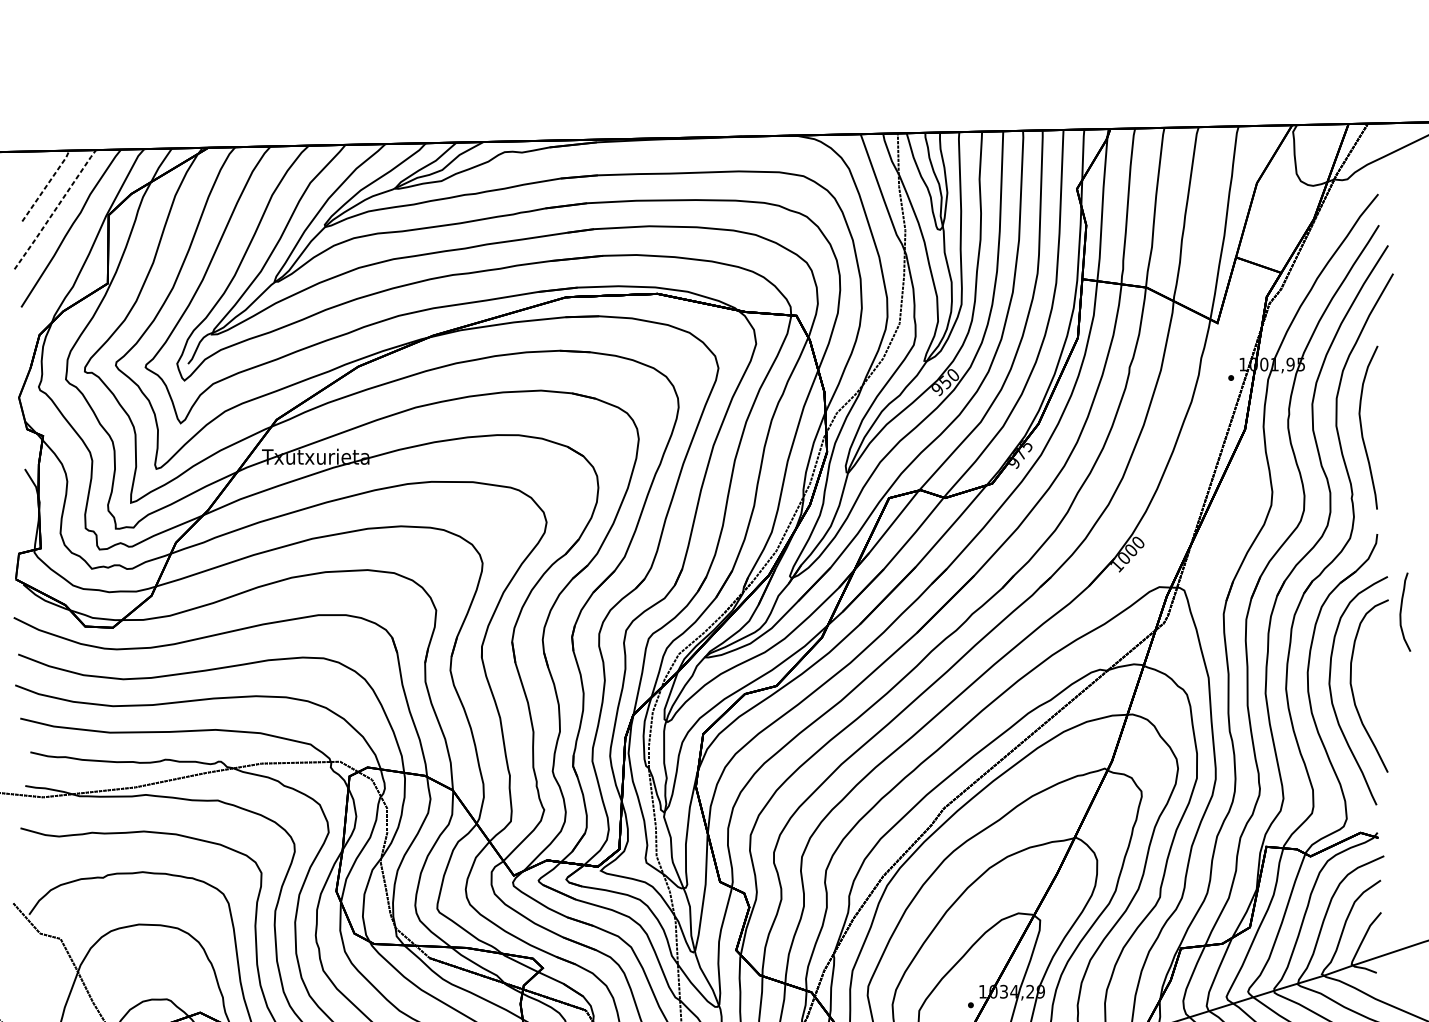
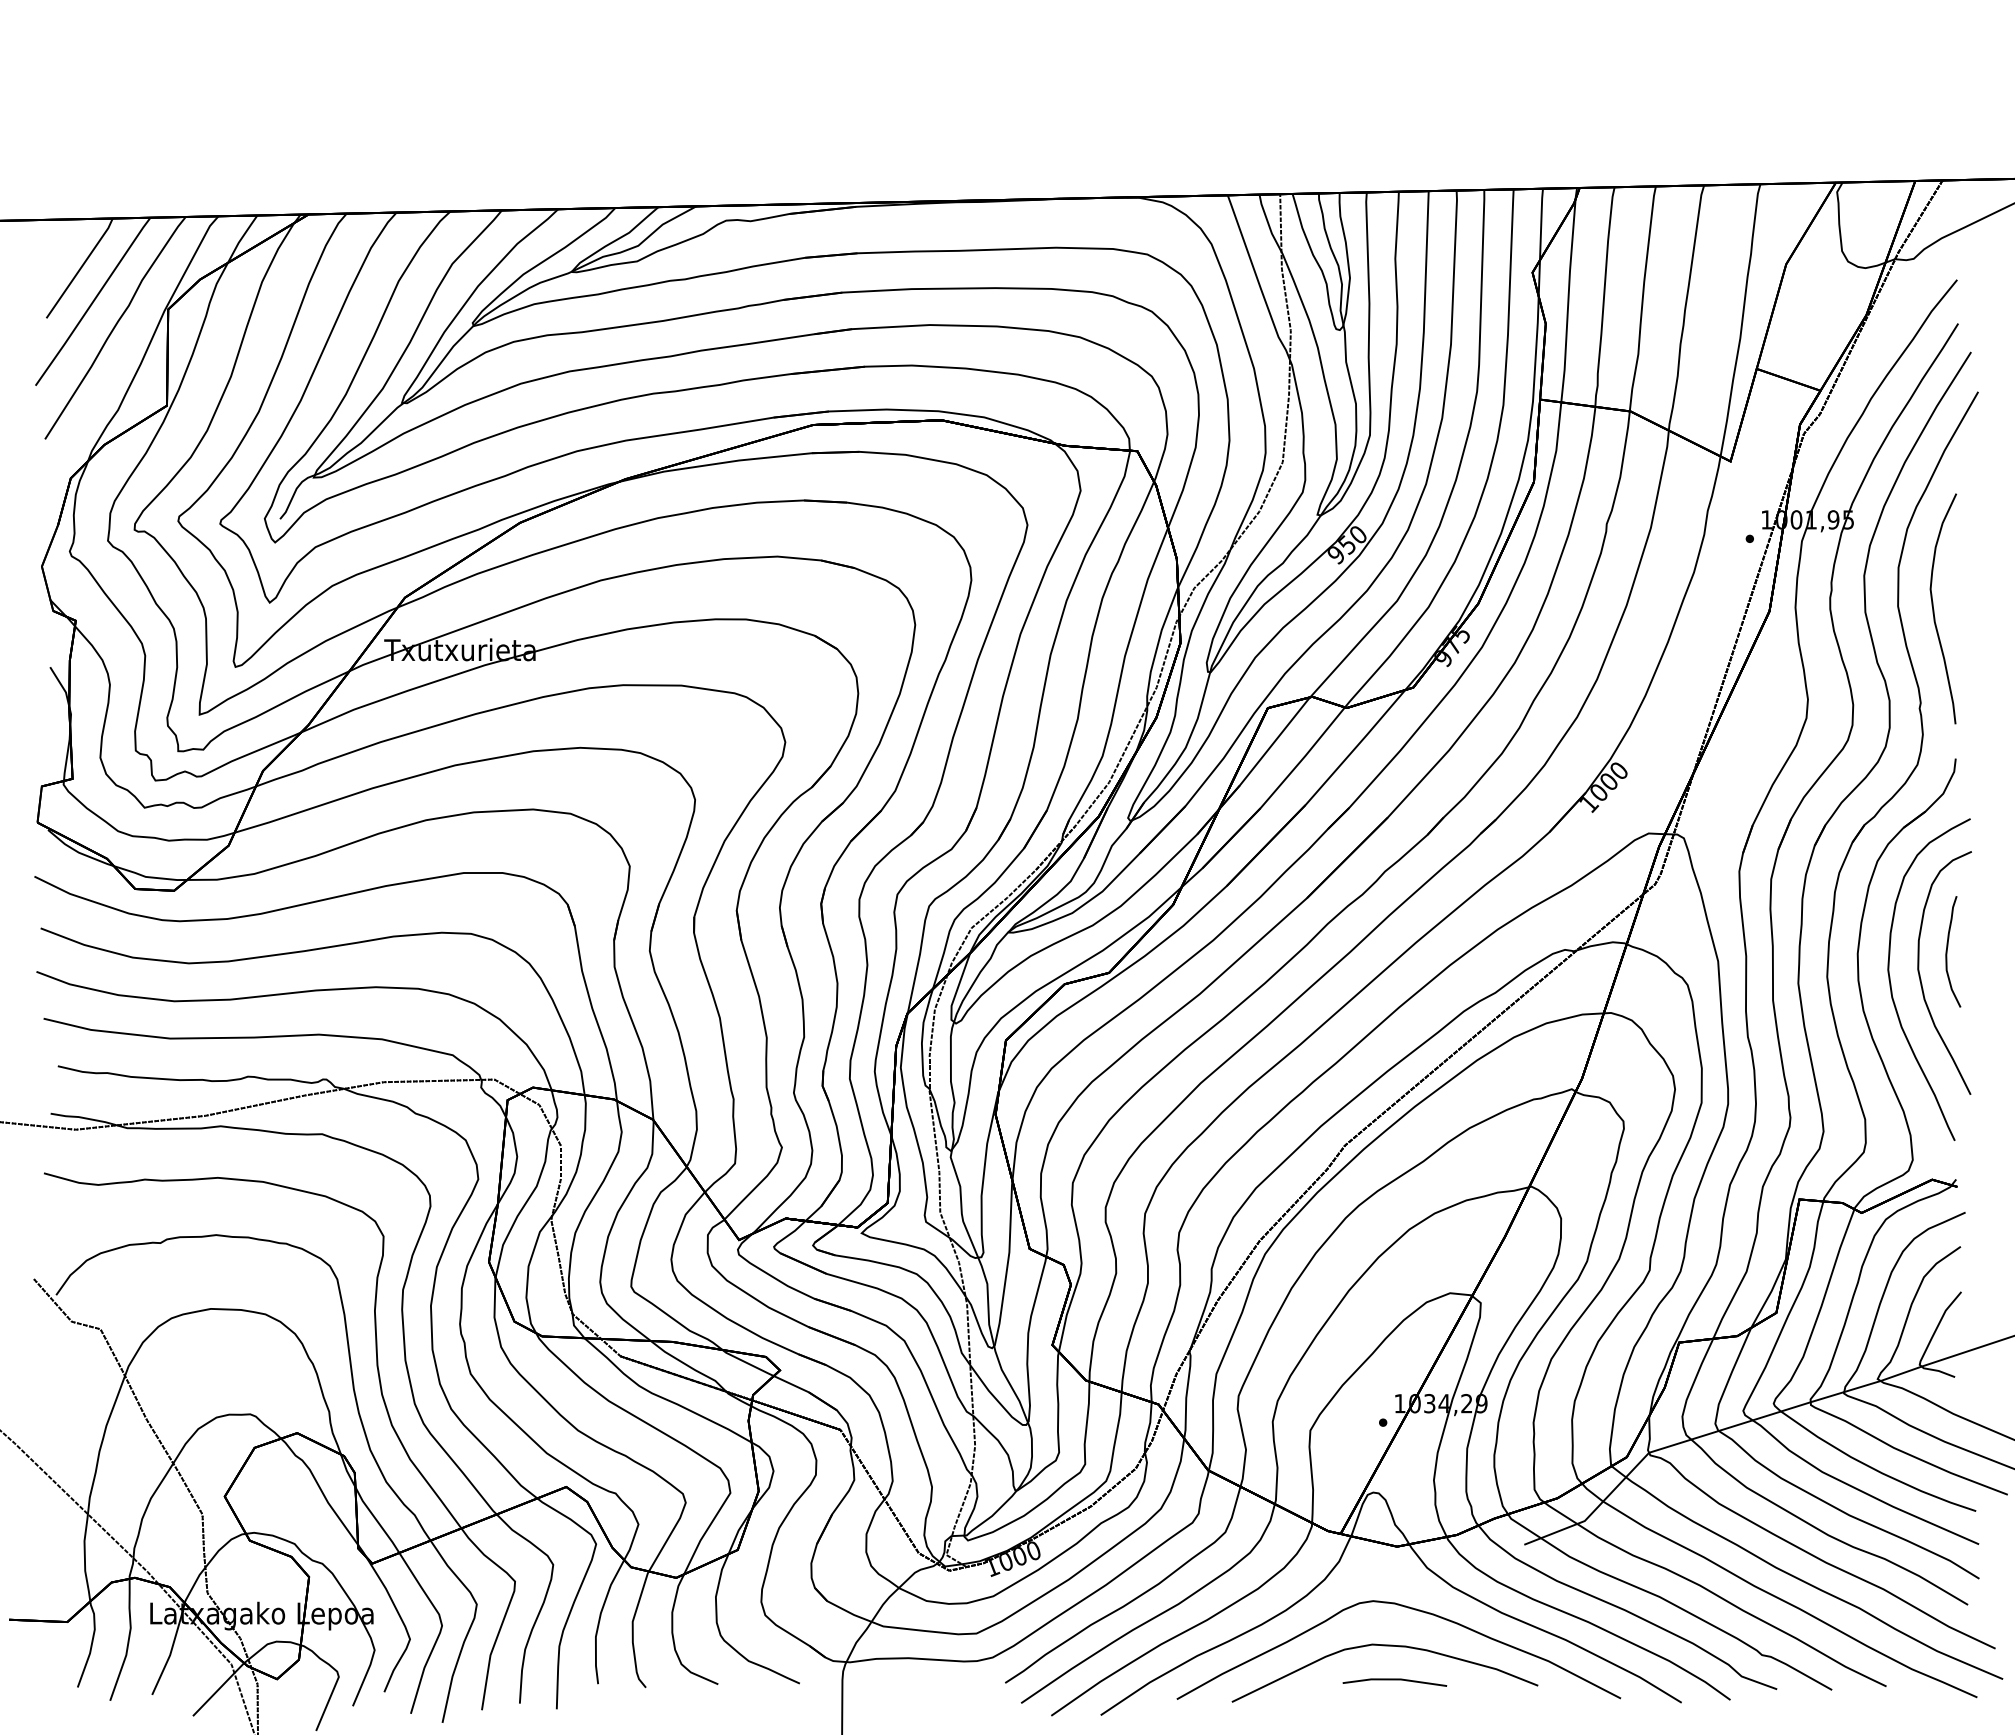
line: (46, 186) -> (80, 268), dashed -> solid
line: (55, 209) -> (93, 301), dashed -> solid
curve: (1401, 611) -> (1947, 951), moved

